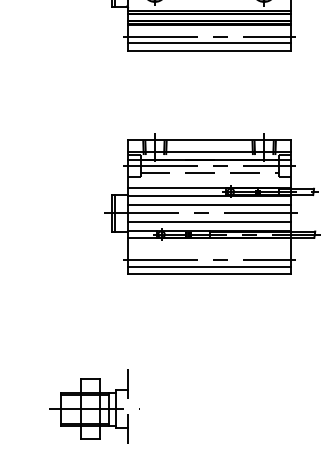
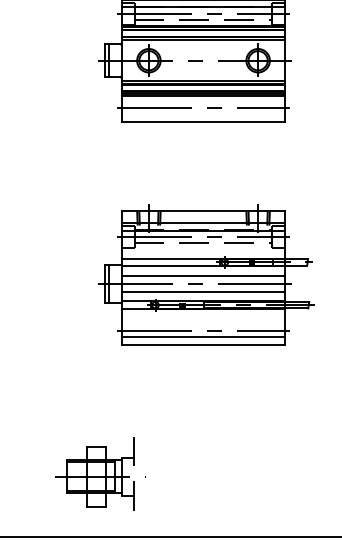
line: (209, 43) -> (203, 114), removed
part: (94, 405) -> (100, 473), moved

